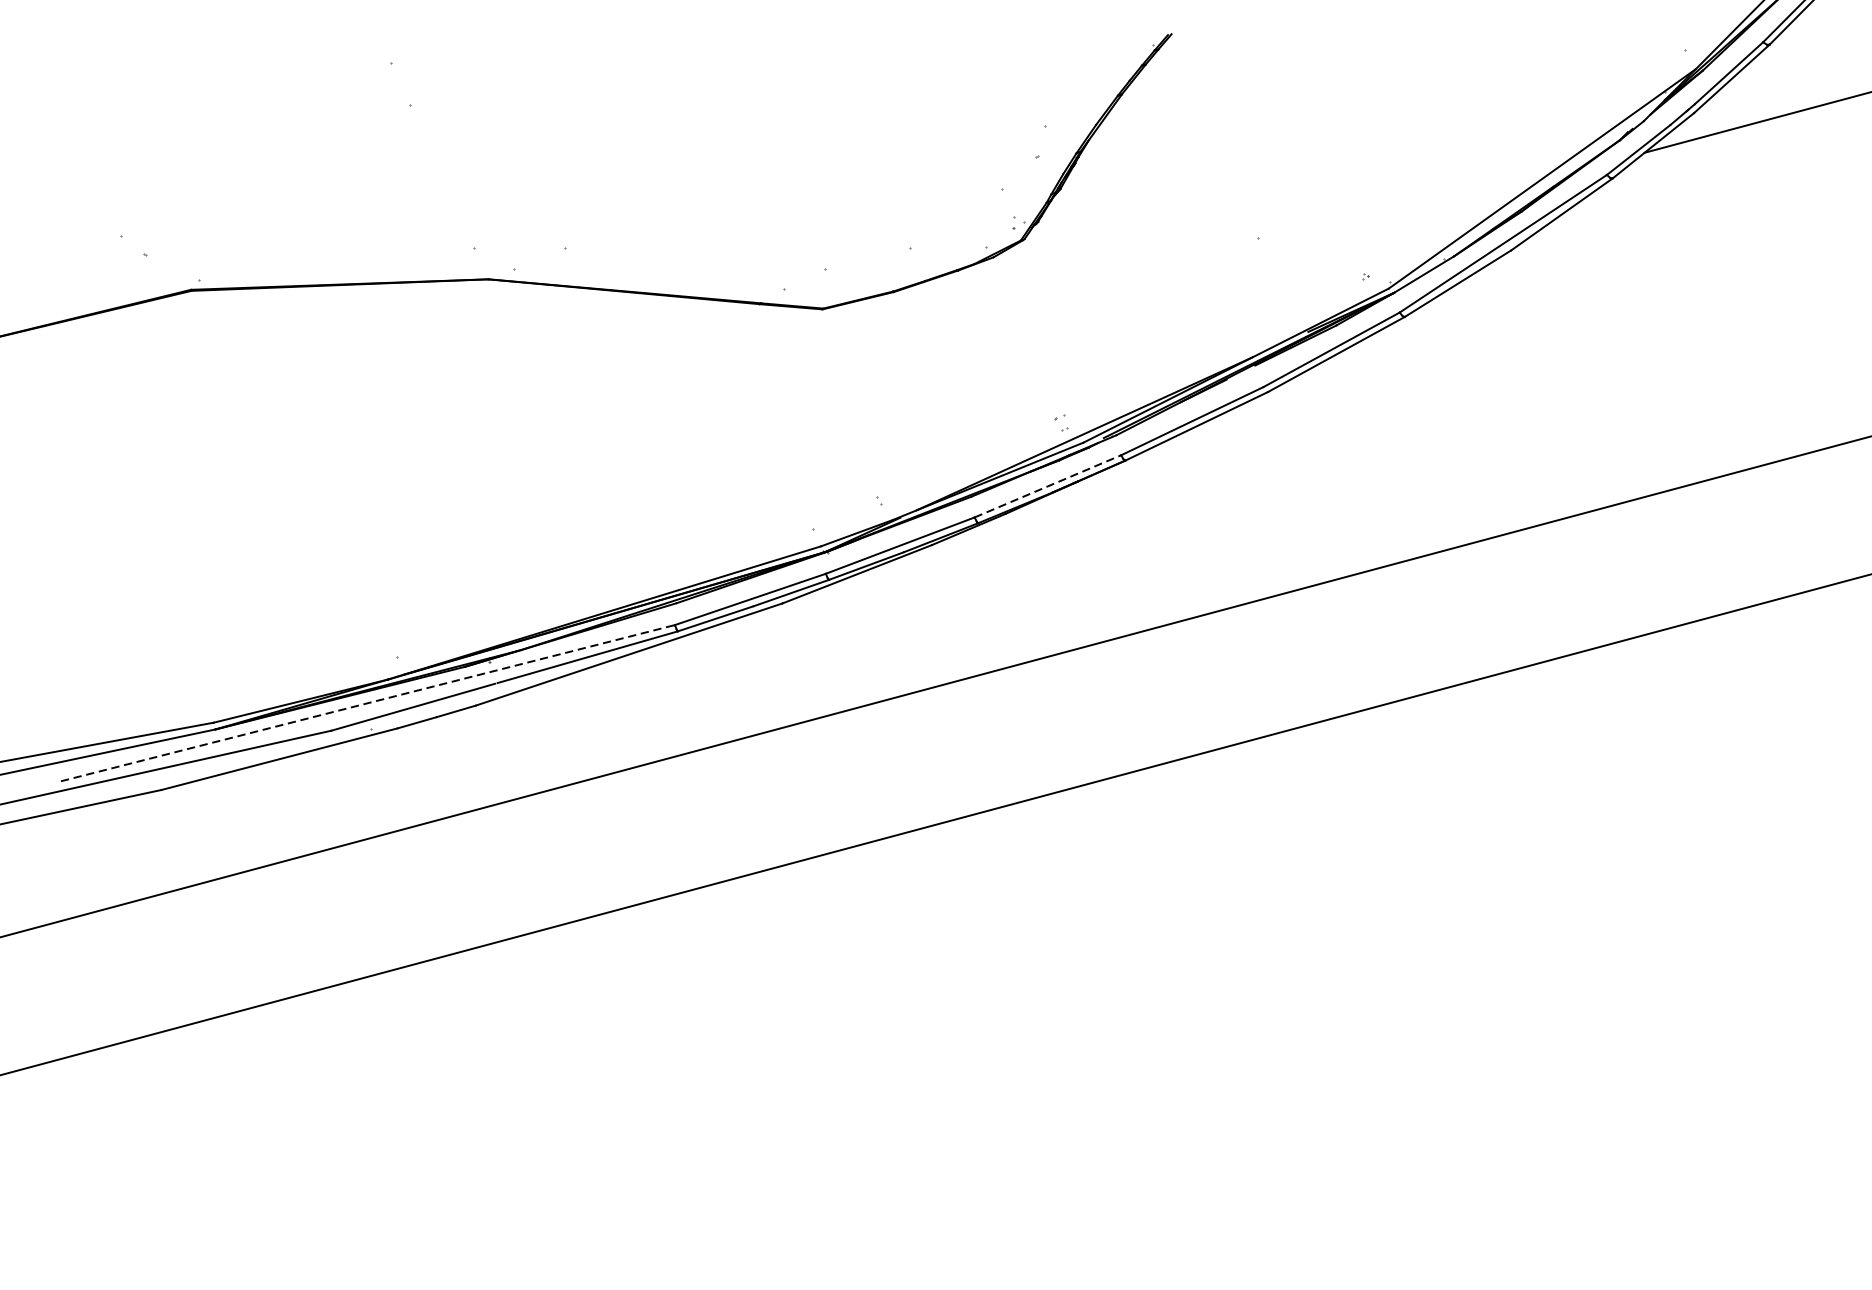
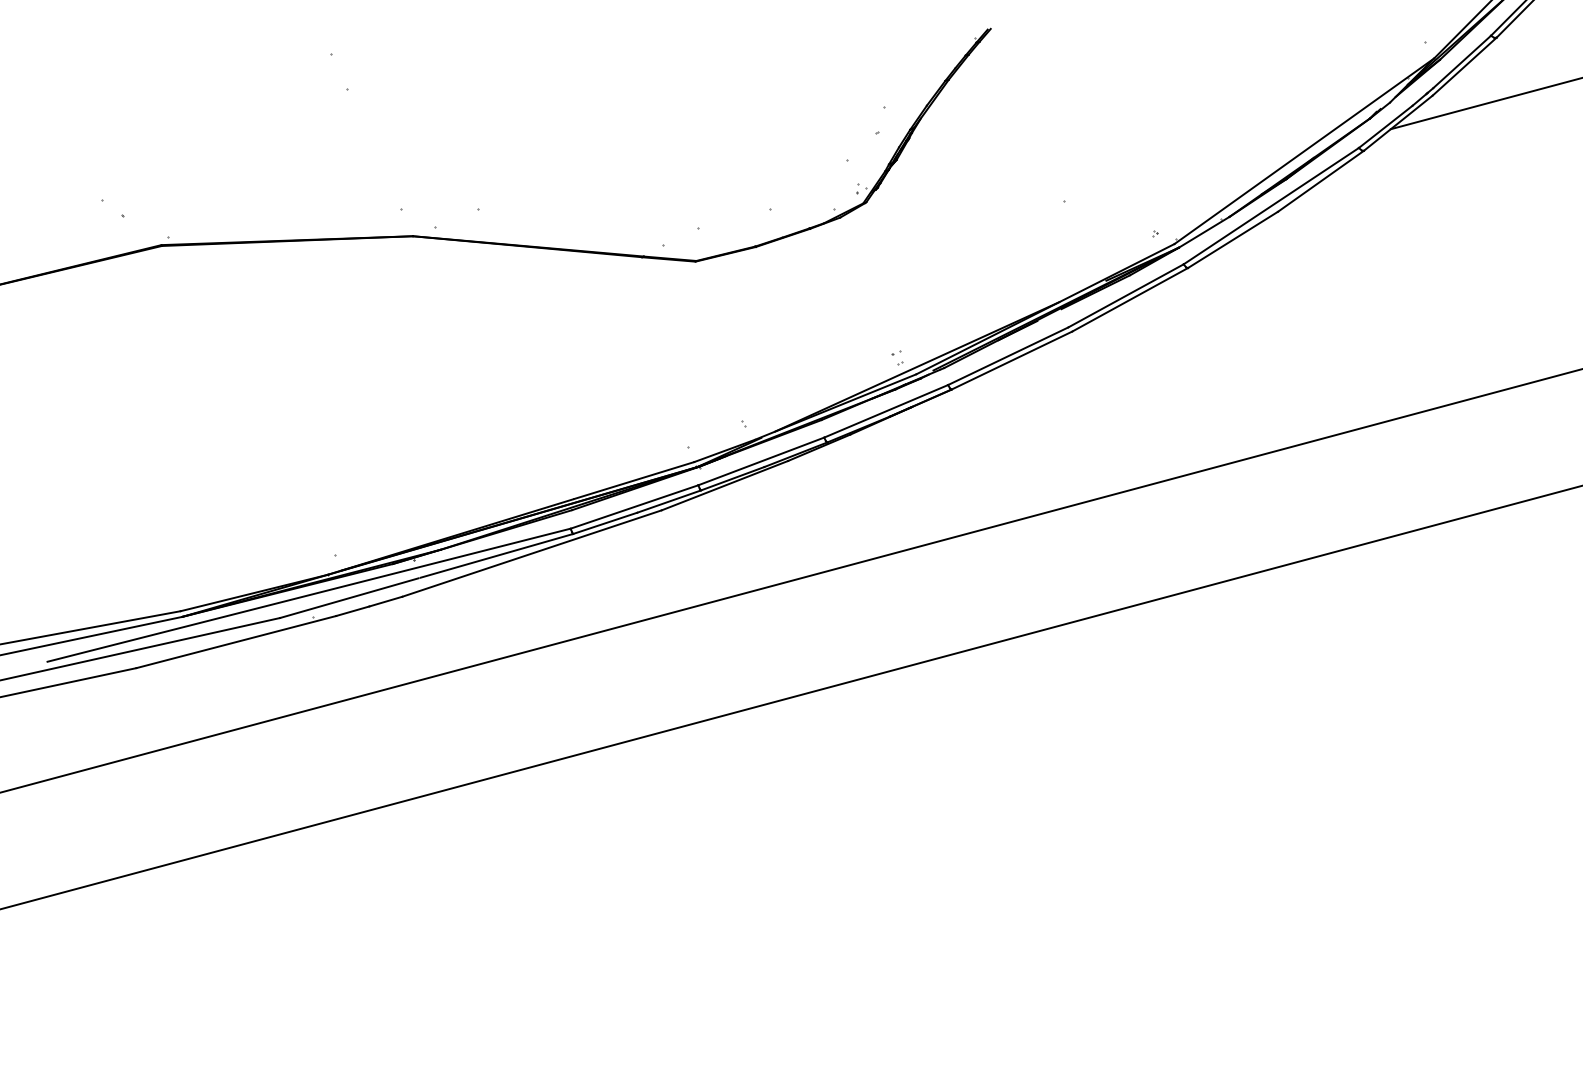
line: (1048, 486) -> (886, 411), dashed -> solid
line: (364, 704) -> (308, 595), dashed -> solid

